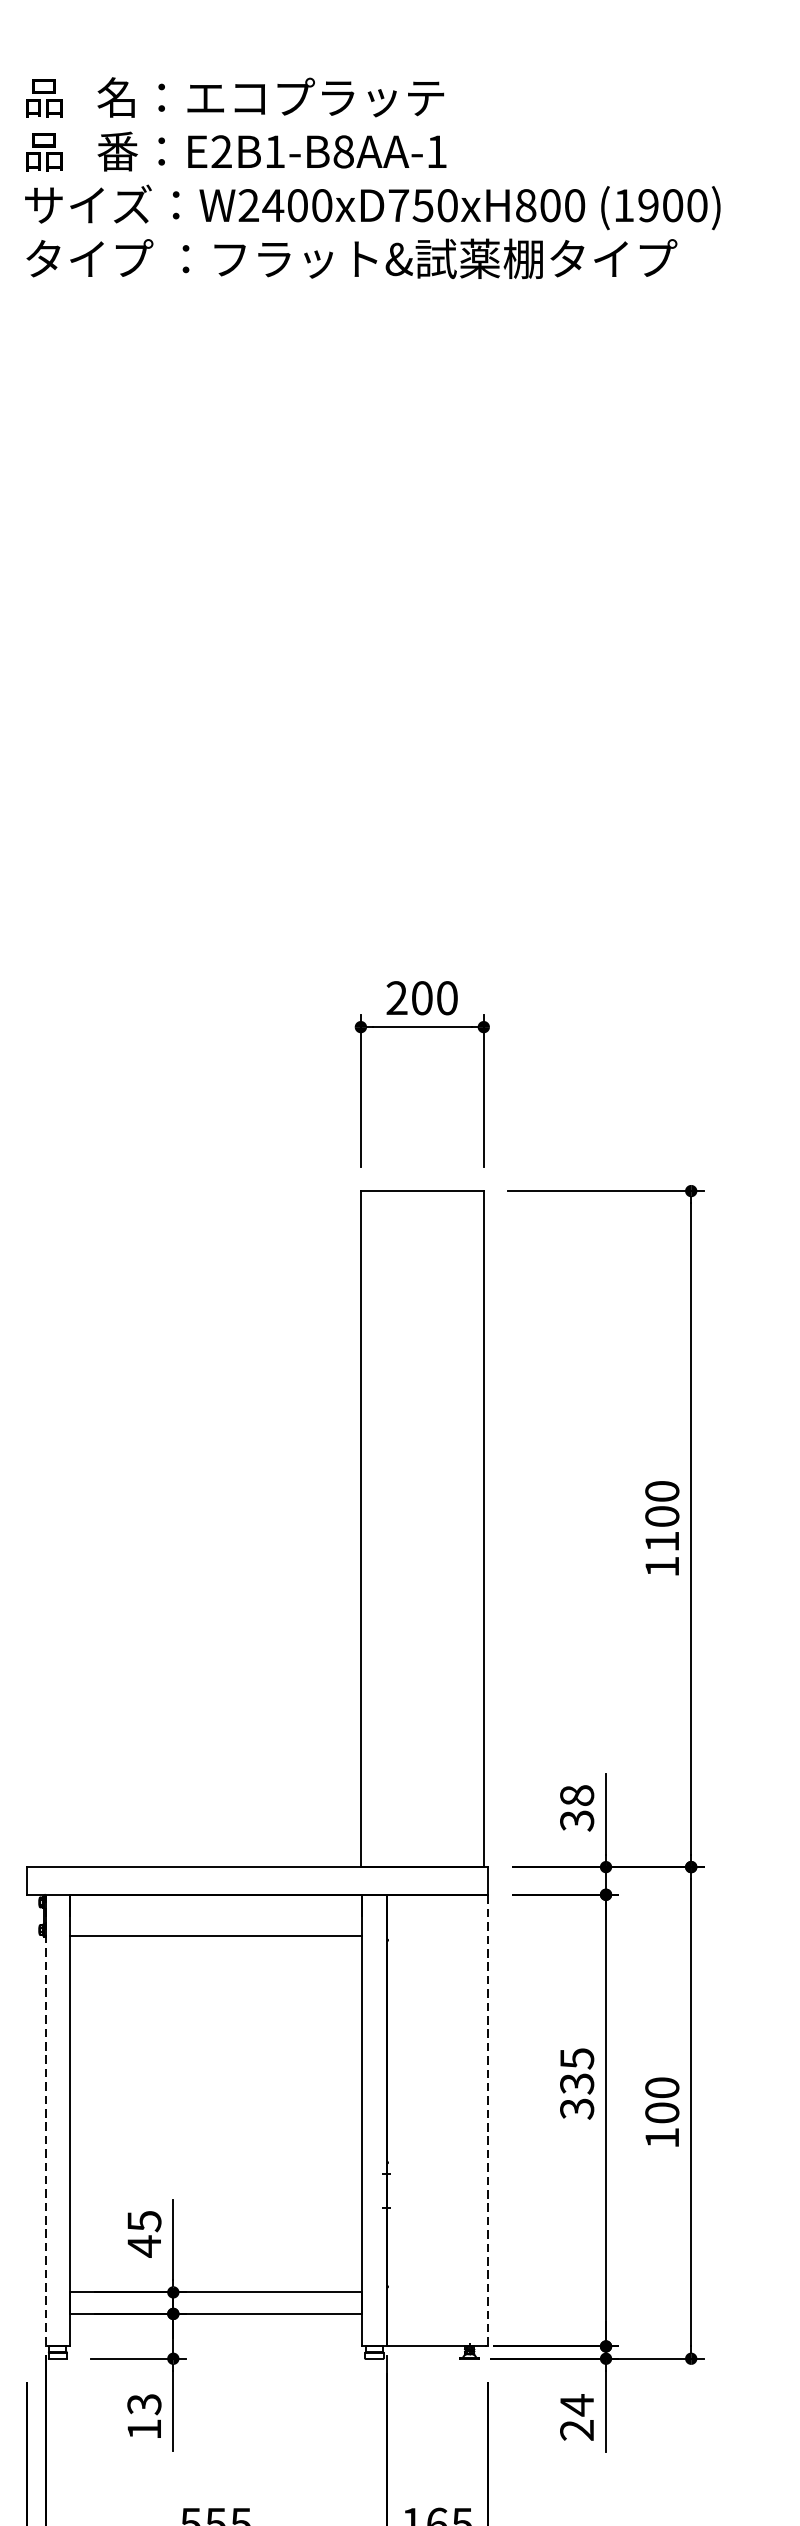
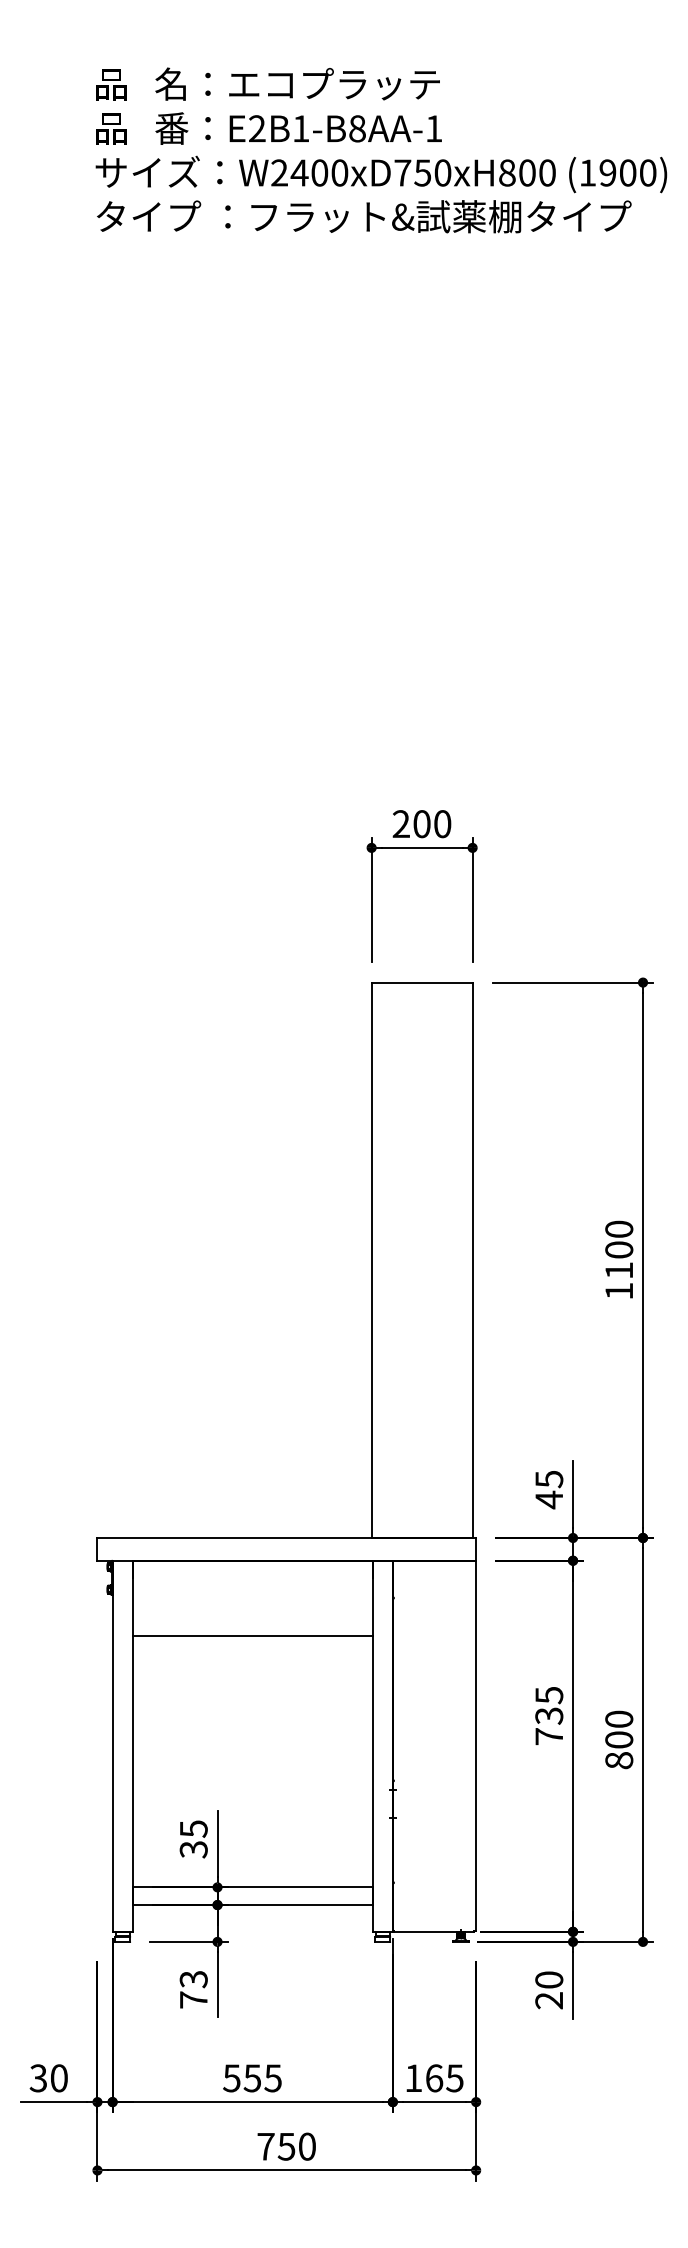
text: (577, 1808) -> (549, 1489), 38 -> 45
line: (215, 1935) -> (252, 1636), moved
text: (577, 2108) -> (549, 1736), 335 -> 735
line: (45, 2120) -> (112, 1746), dashed -> solid
line: (487, 2120) -> (475, 1746), dashed -> solid
text: (662, 2137) -> (619, 1760), 100 -> 800
text: (144, 2246) -> (193, 1849), 45 -> 35
text: (577, 2404) -> (549, 1979), 24 -> 20
text: (144, 2428) -> (193, 1999), 13 -> 73

